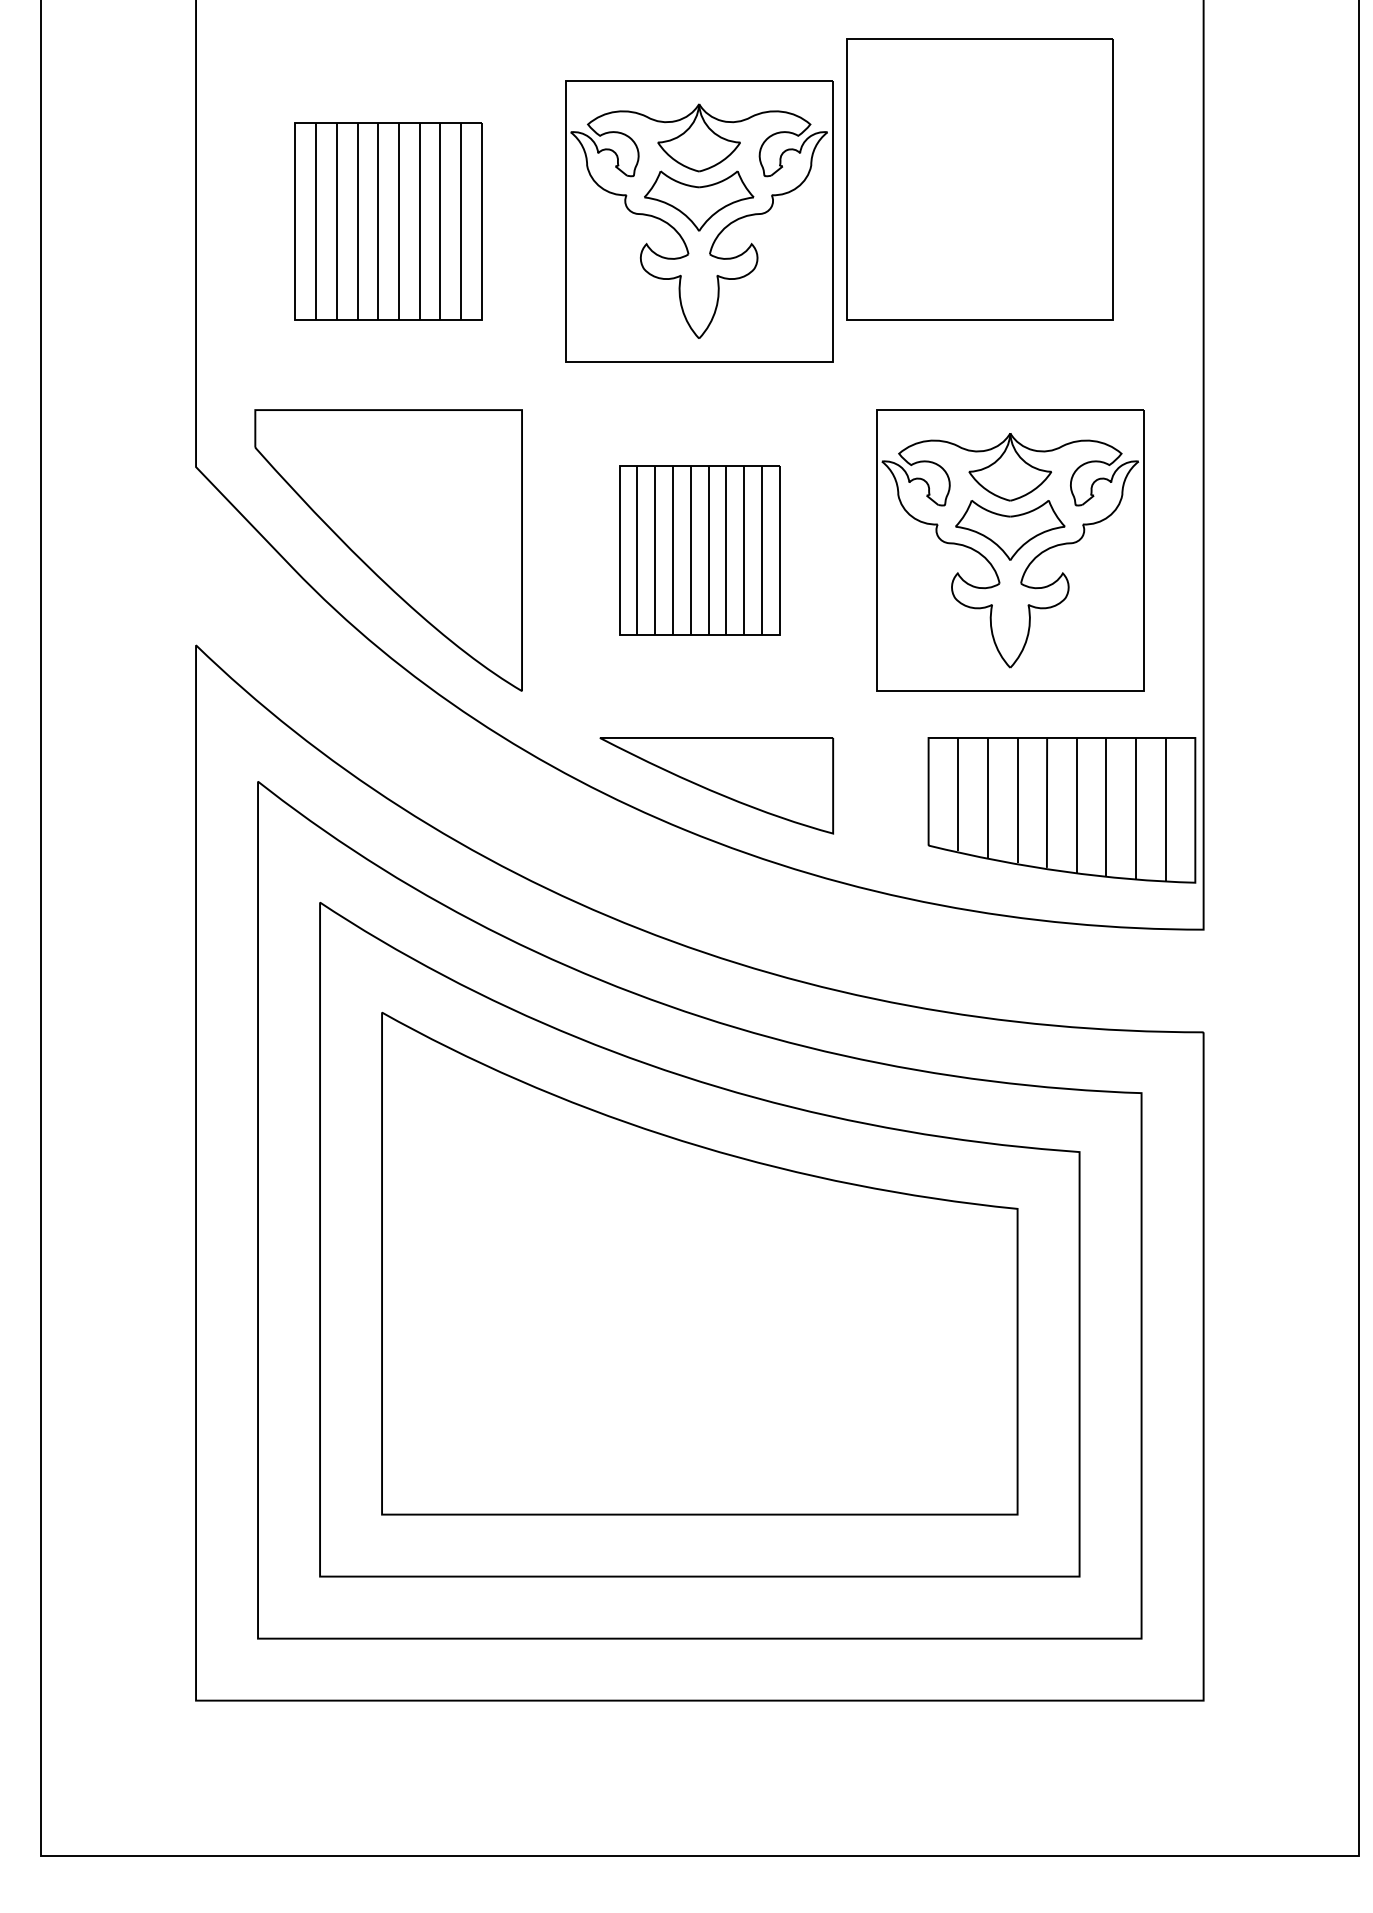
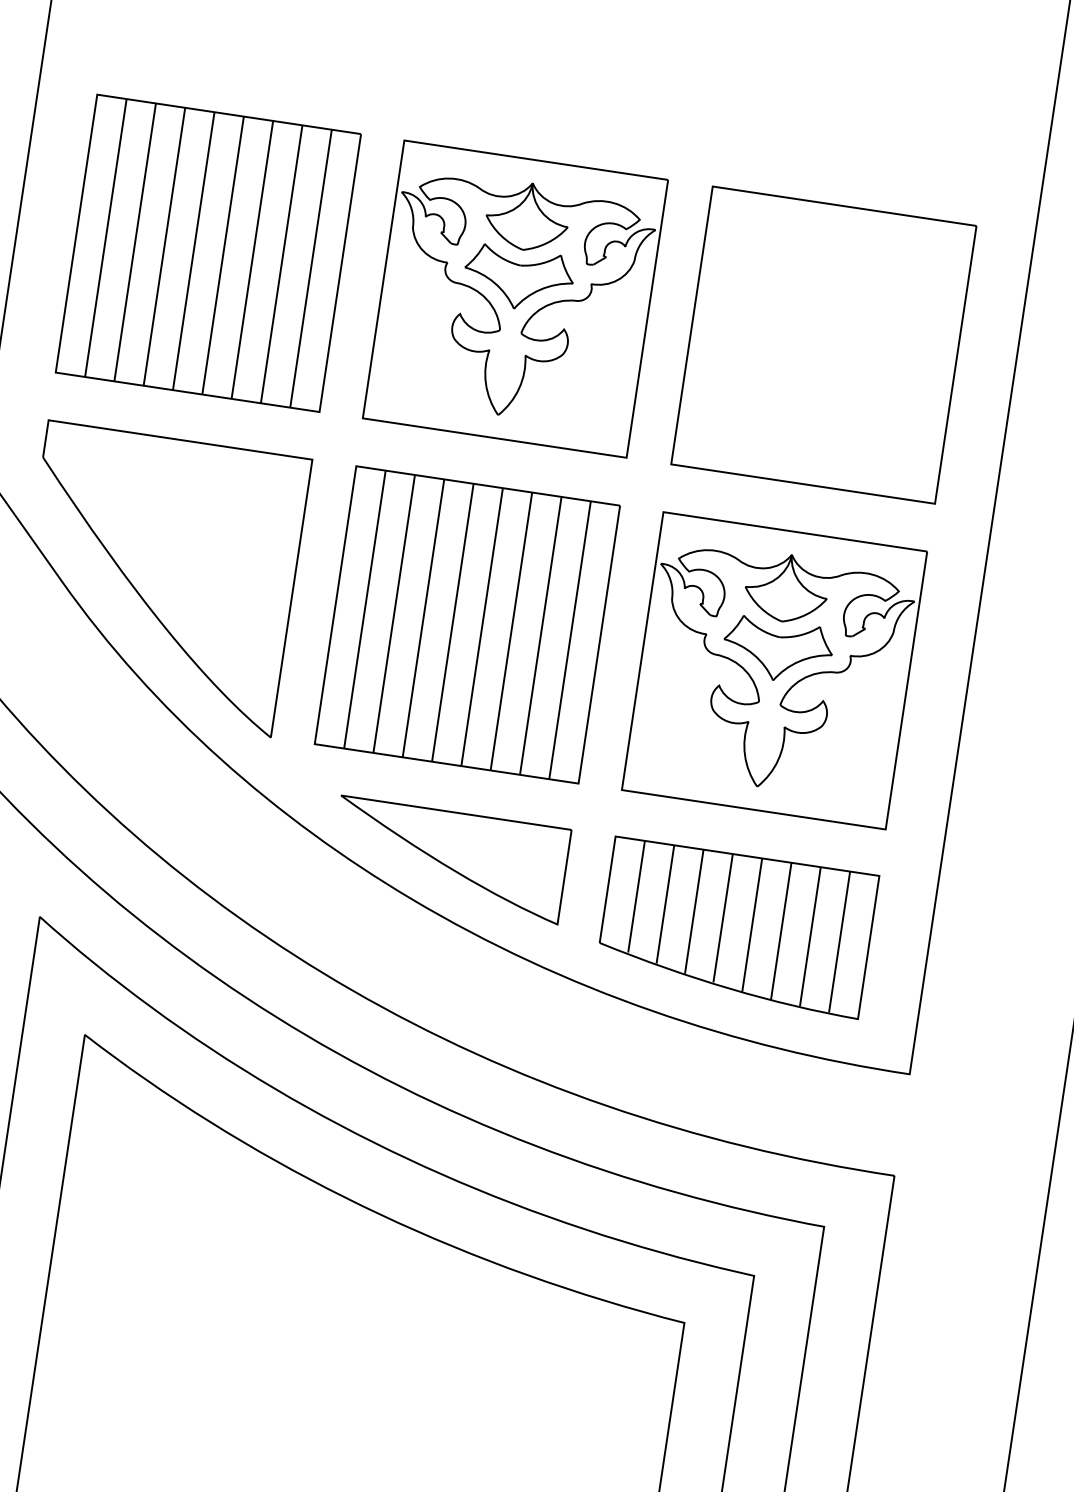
part: (979, 179) -> (823, 345), moved
part: (388, 221) -> (208, 253), size x1.43
part: (699, 550) -> (467, 624), size x1.67
part: (1061, 810) -> (736, 927), moved

